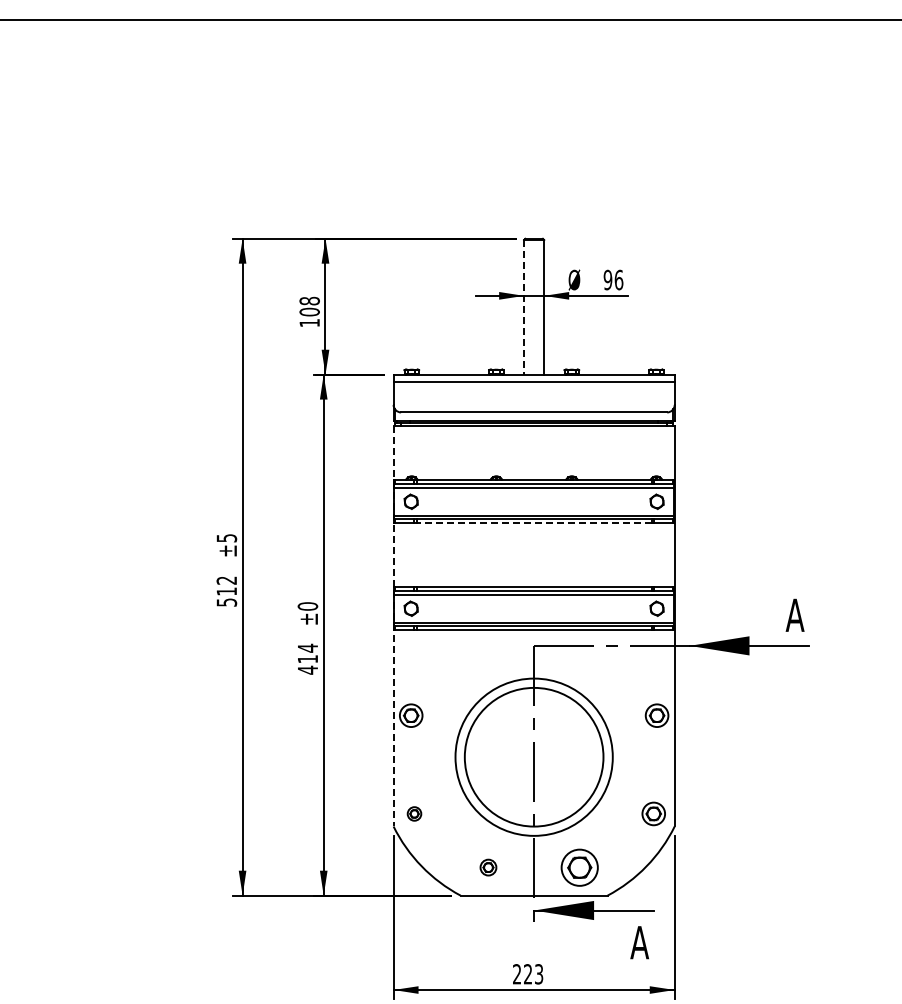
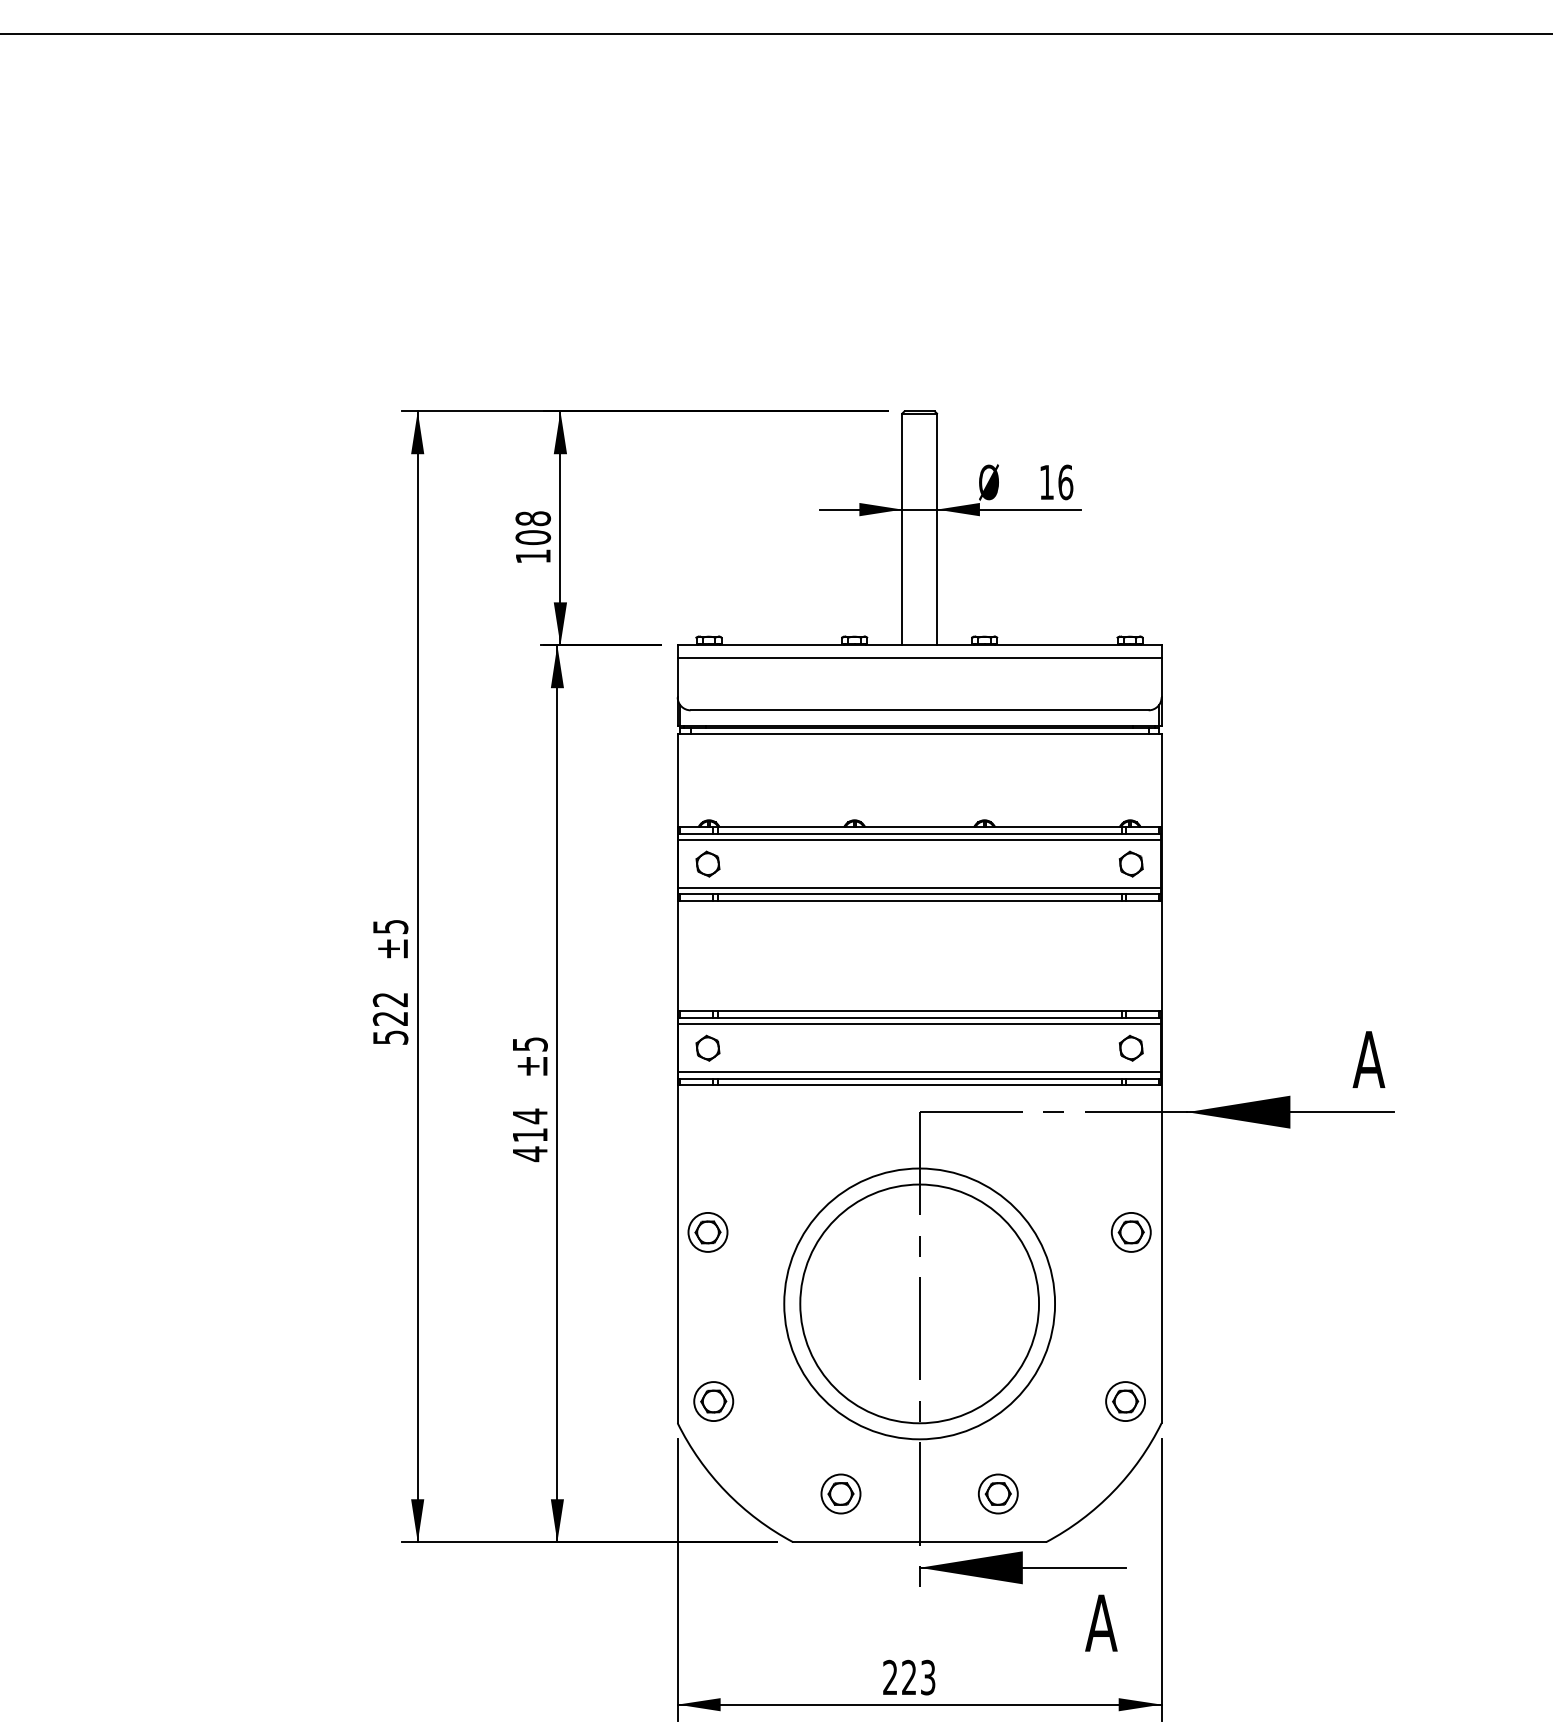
text: (607, 279) -> (1045, 481), 96 -> 16
line: (524, 307) -> (903, 529), dashed -> solid
line: (533, 523) -> (918, 901), dashed -> solid
text: (226, 591) -> (390, 1018), 512 -> 522
text: (307, 606) -> (529, 1044), ±0 -> ±5
line: (393, 626) -> (677, 1078), dashed -> solid
part: (414, 813) -> (713, 1400), size x1.67
part: (488, 867) -> (841, 1493), size x1.43
part: (579, 867) -> (997, 1493), size x0.62

